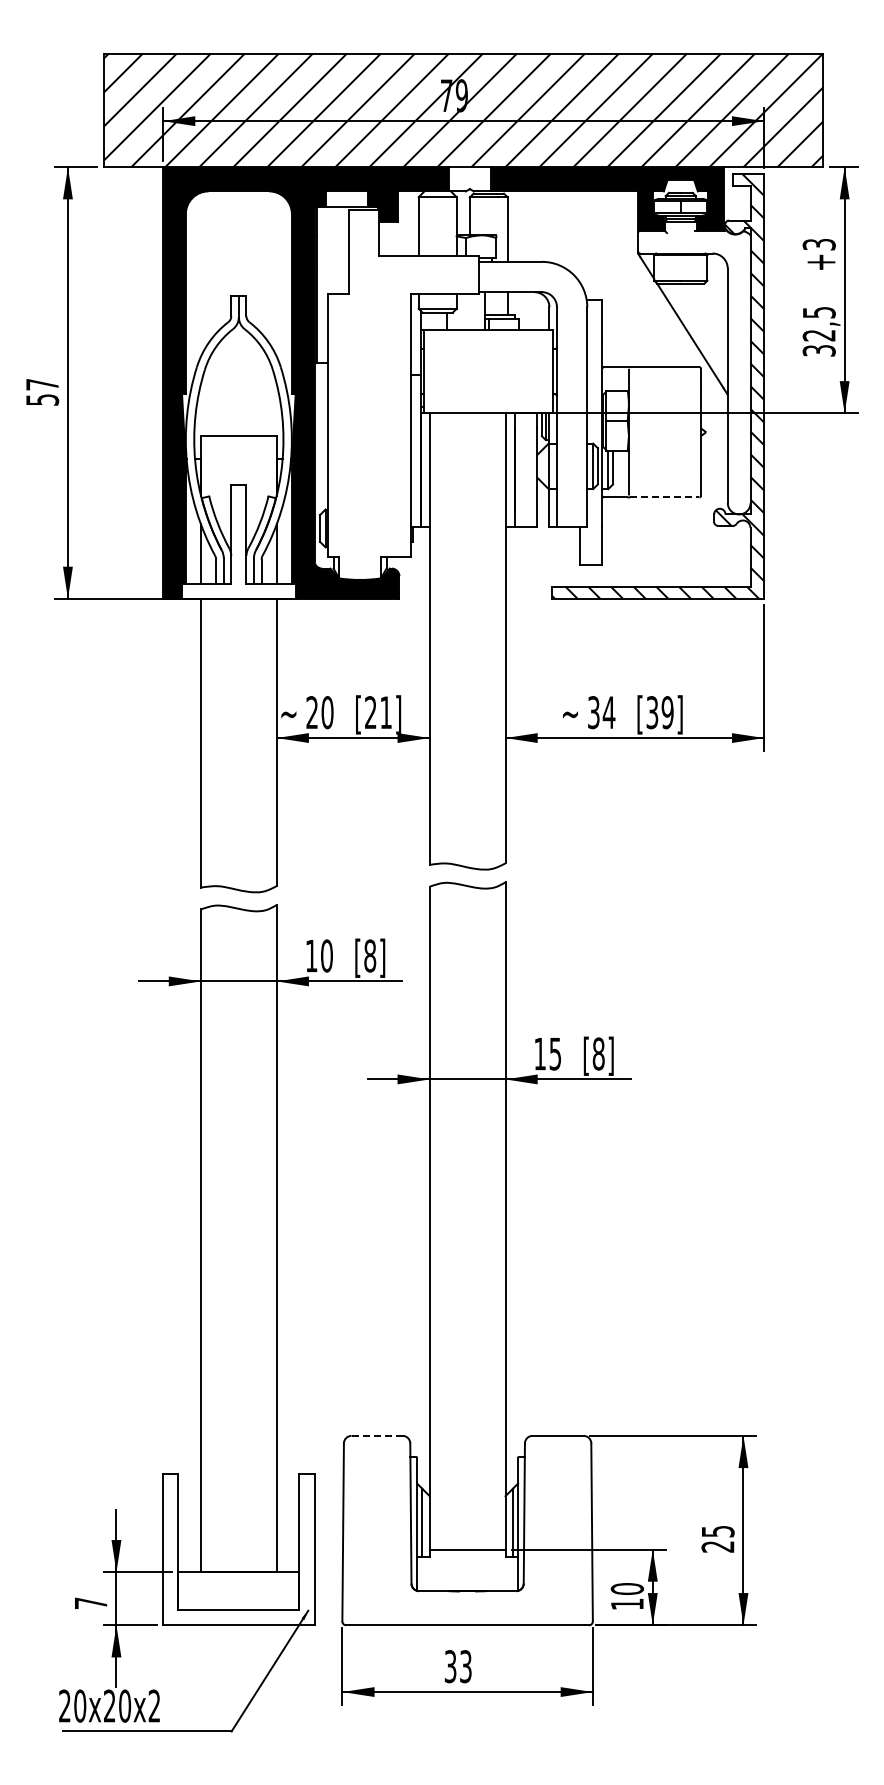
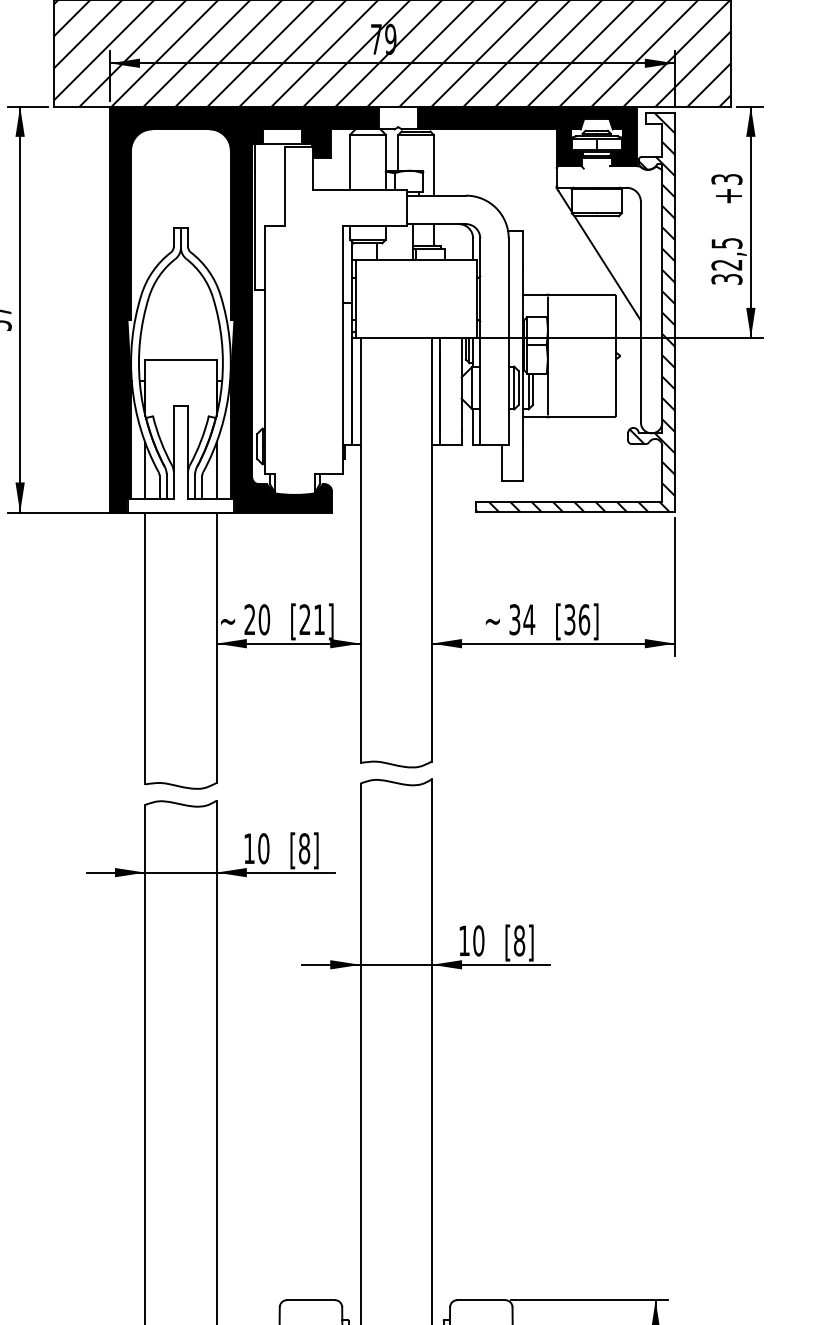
line: (664, 497) -> (581, 417), dashed -> solid
text: (667, 712) -> (584, 619), [39] -> [36]
text: (555, 1053) -> (478, 940), 15 -> 10
line: (377, 1435) -> (311, 1299), dashed -> solid

